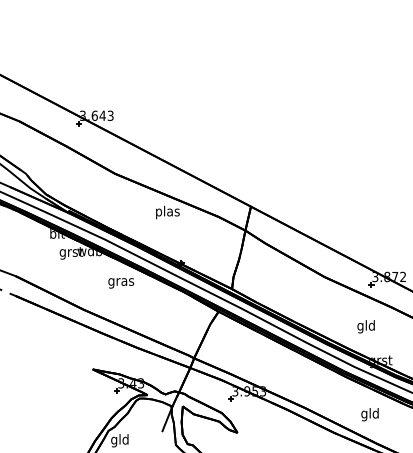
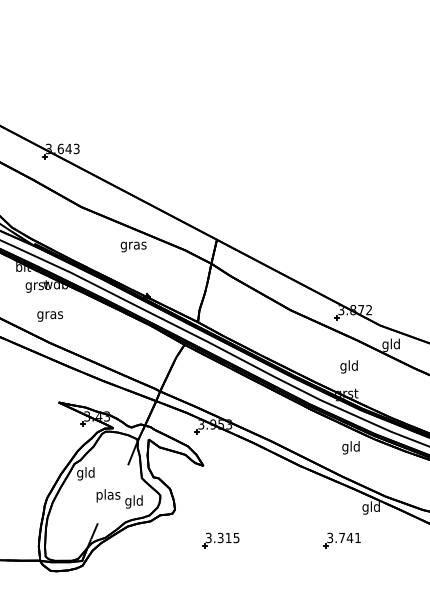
text: (167, 212) -> (133, 245), plas -> gras
text: (121, 283) -> (50, 316), moved
text: (365, 326) -> (348, 366), moved
text: (369, 414) -> (350, 447), moved

